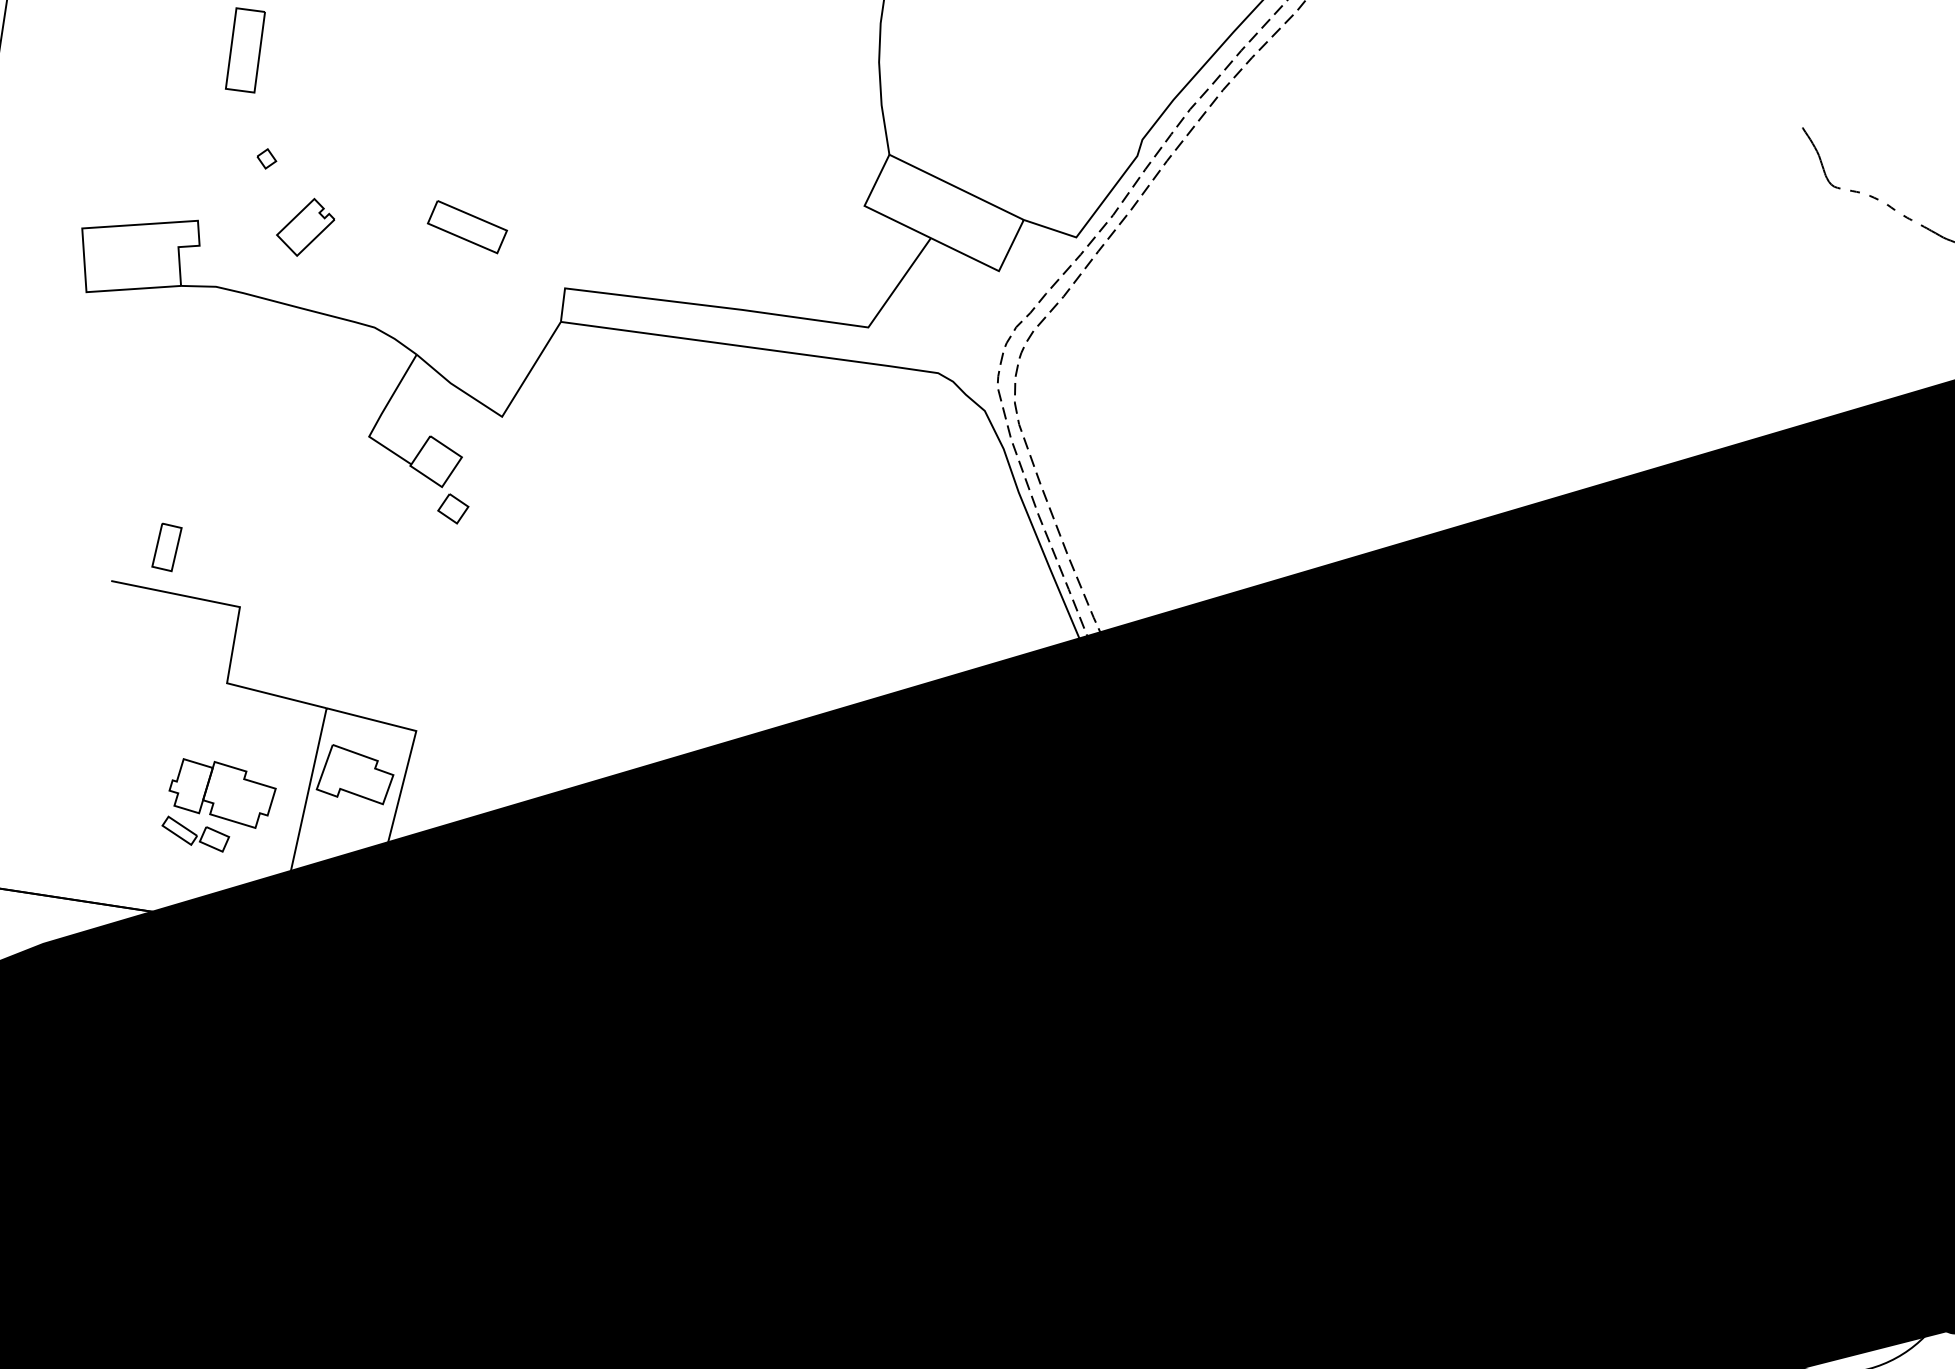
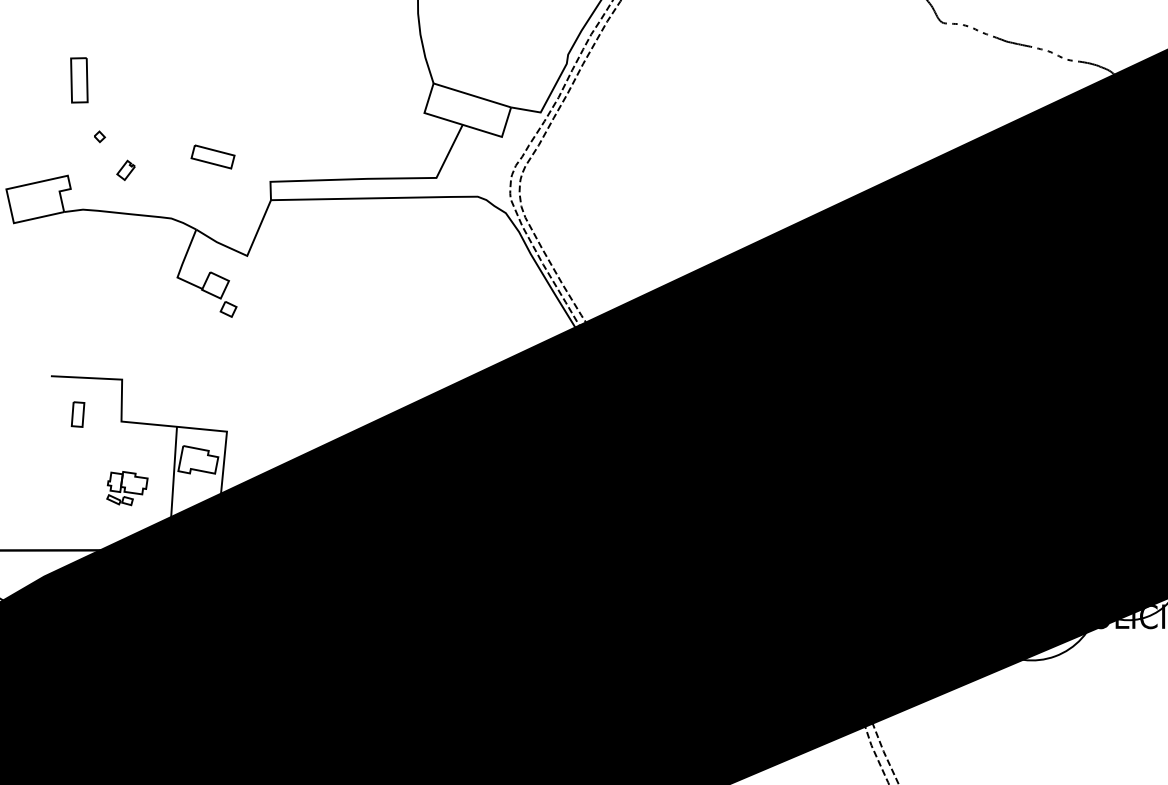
part: (304, 227) -> (125, 170), size x0.6
part: (165, 547) -> (77, 414), moved
part: (219, 806) -> (127, 488), size x0.7

